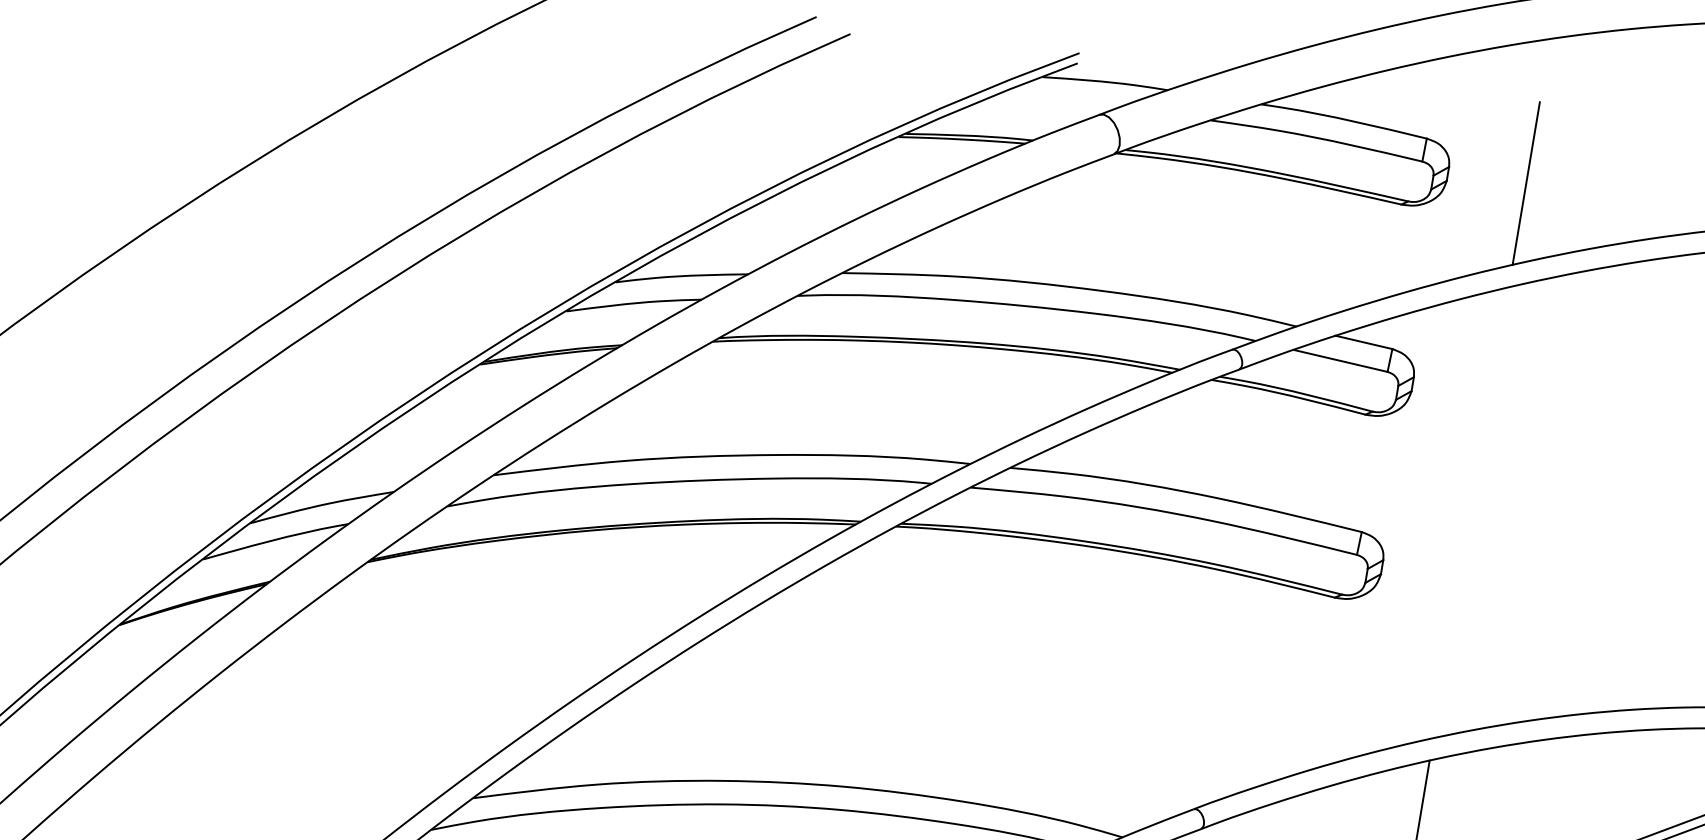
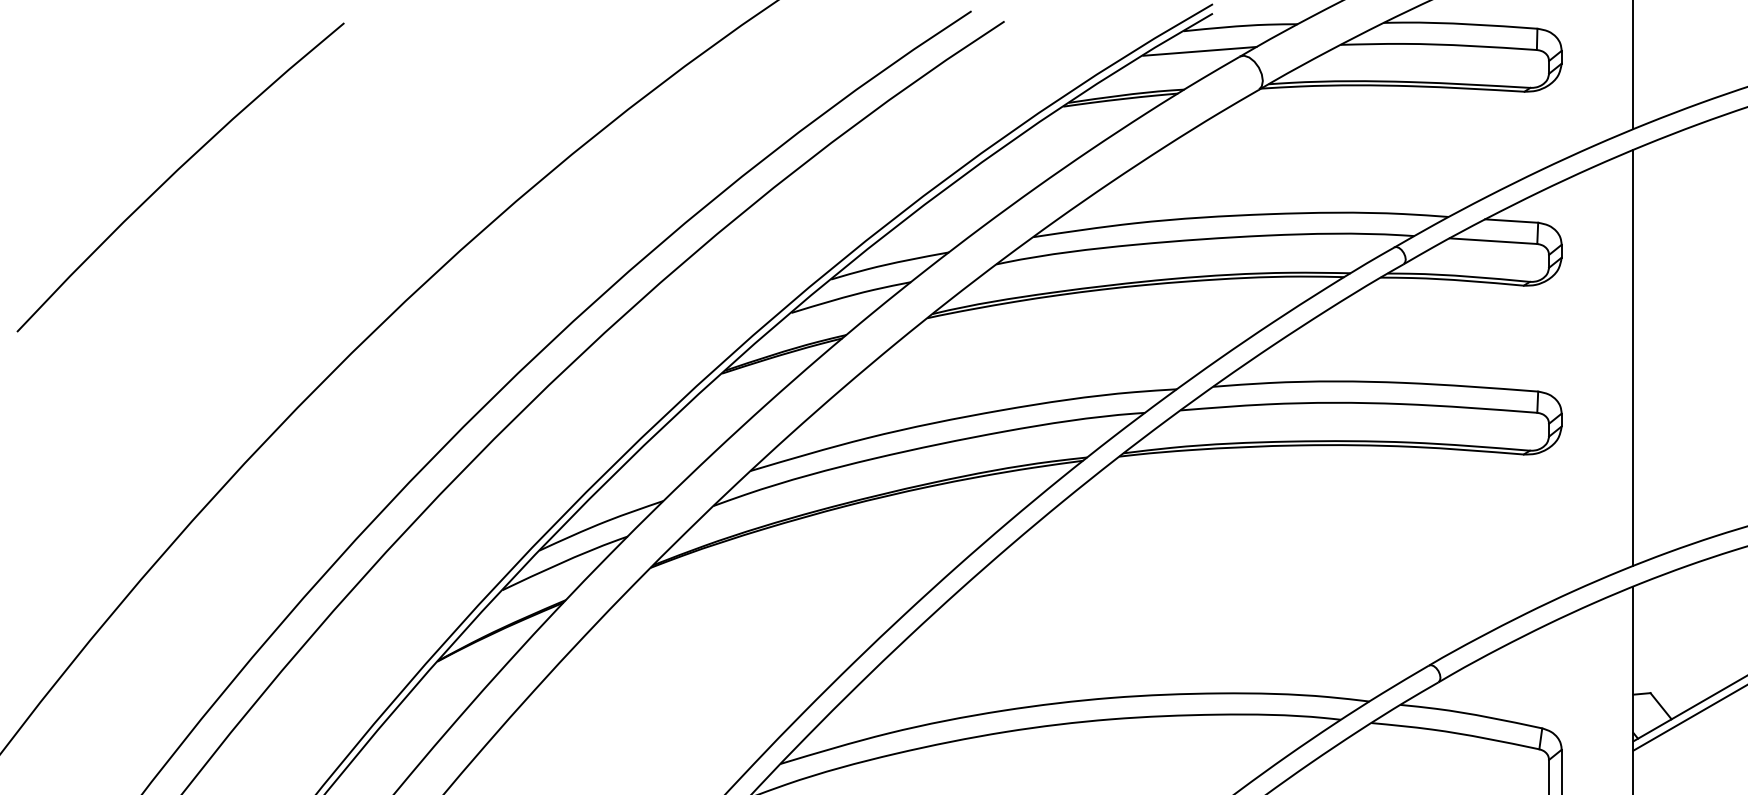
line: (1056, 100) -> (1199, 50), added
line: (1471, 512) -> (1633, 357), added

